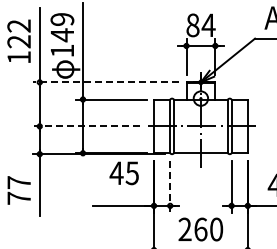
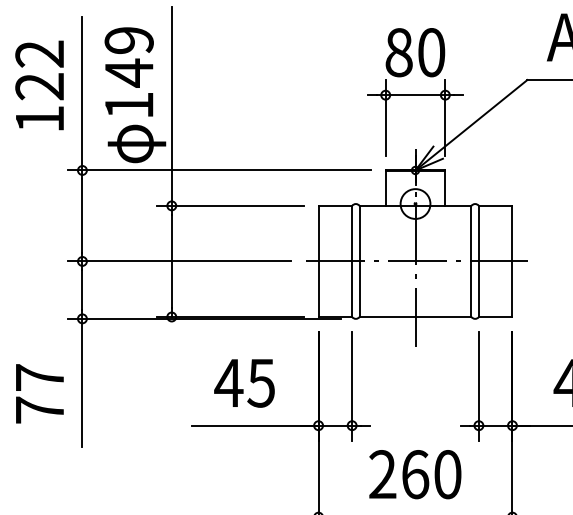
text: (208, 25) -> (431, 52), 84 -> 80
line: (105, 82) -> (218, 170), dashed -> solid
line: (86, 126) -> (179, 261), dashed -> solid
text: (123, 173) -> (243, 383), moved
line: (170, 187) -> (352, 387), dashed -> solid

